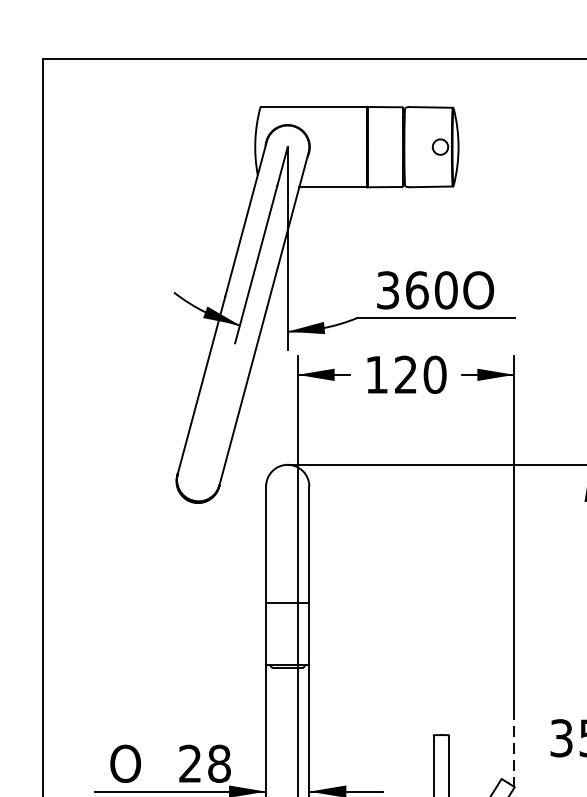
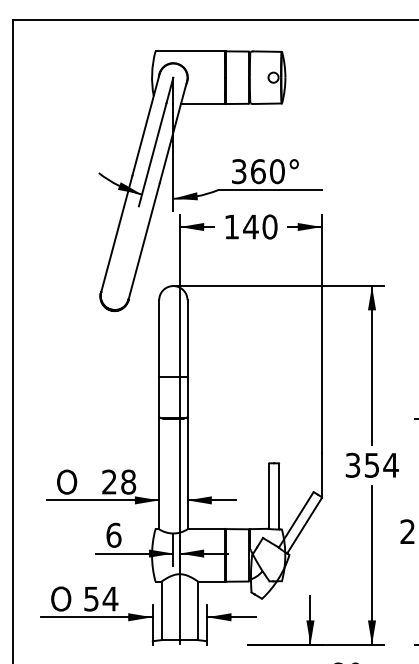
text: (478, 290) -> (298, 171), O -> °
text: (405, 374) -> (250, 226), 120 -> 140
line: (515, 752) -> (322, 474), dashed -> solid

